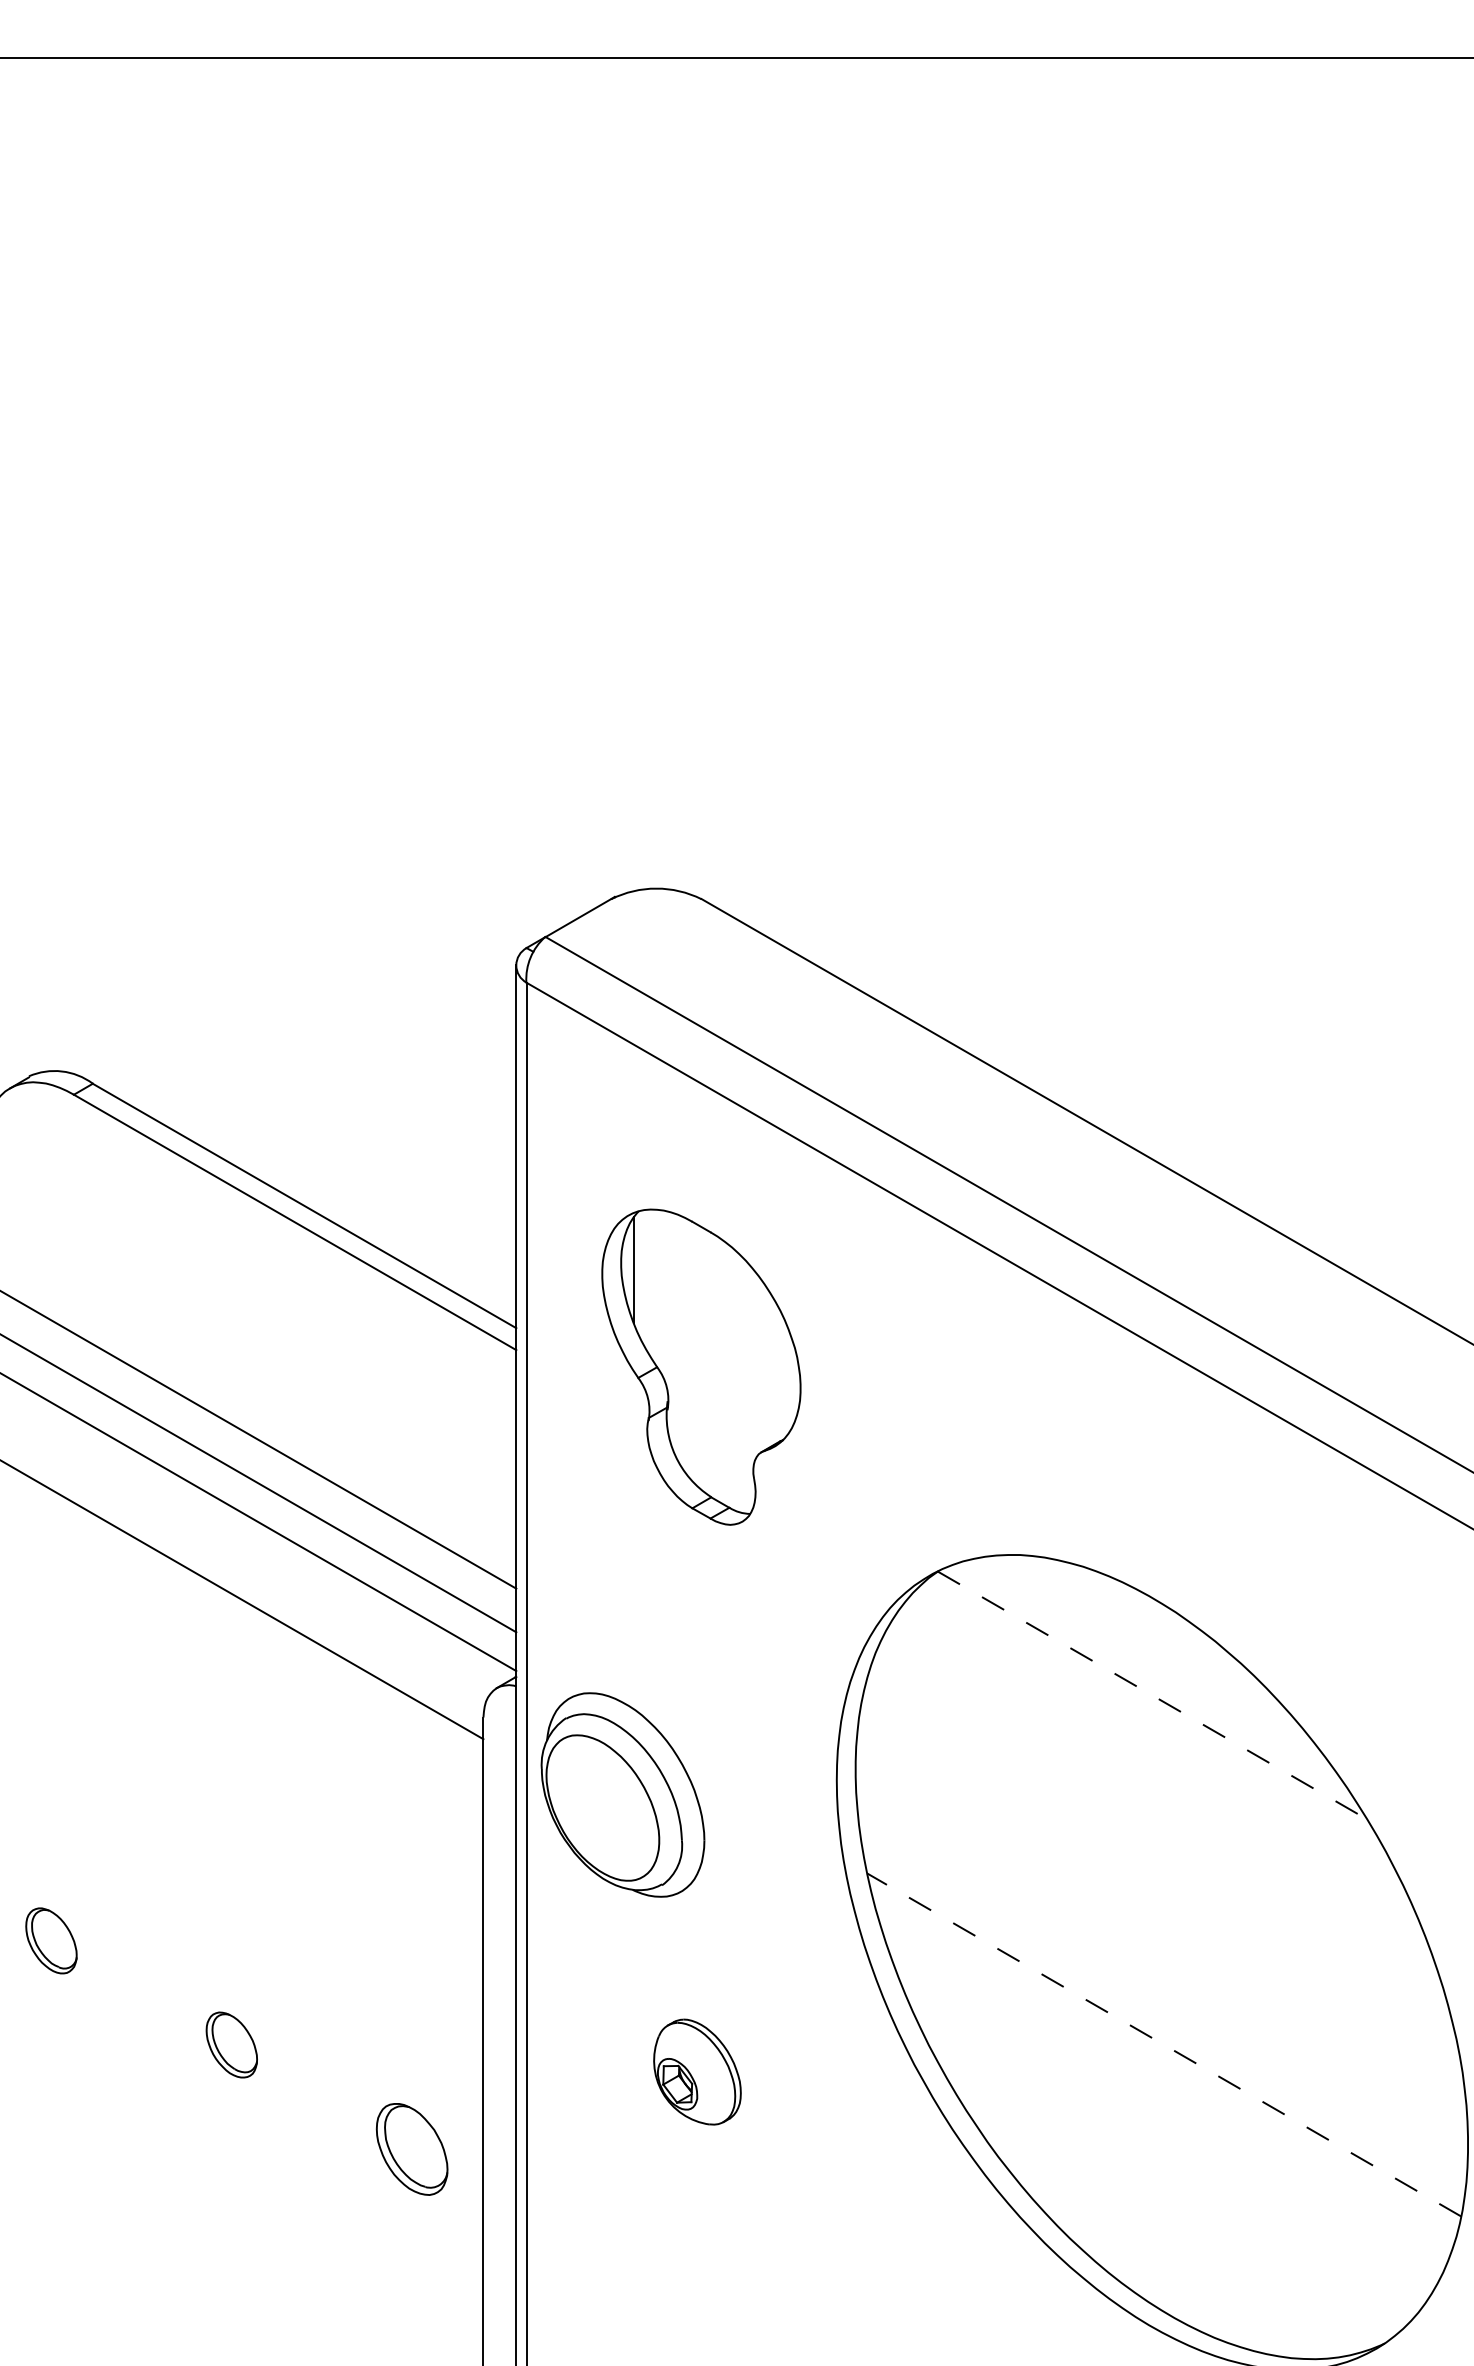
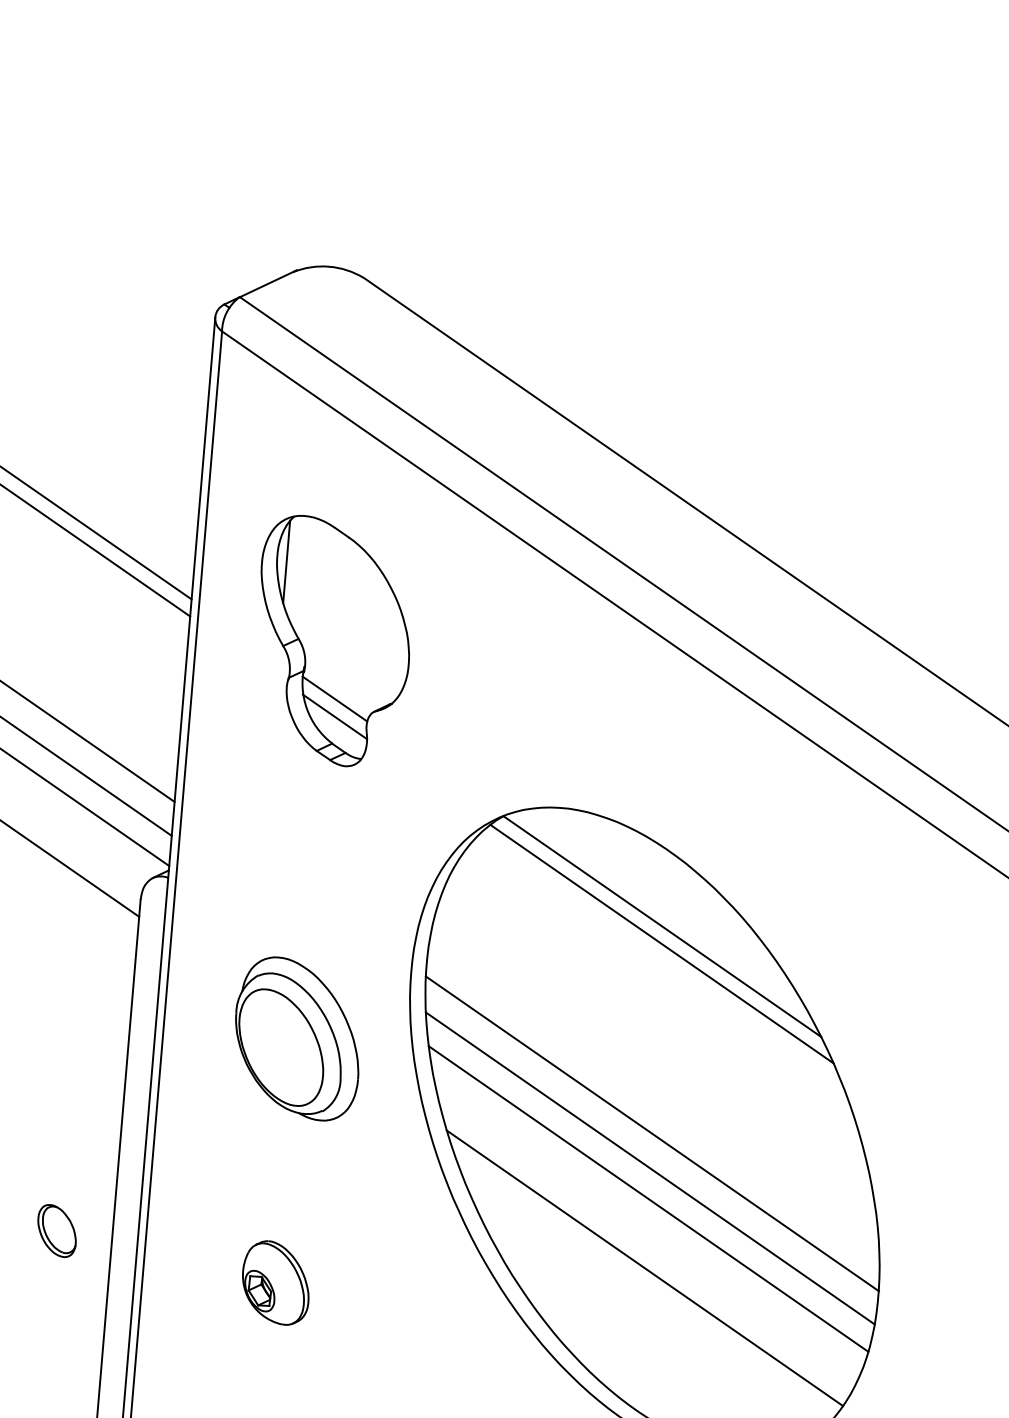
line: (709, 1439) -> (334, 698), added
line: (711, 1462) -> (334, 716), added
line: (1153, 1695) -> (663, 926), dashed -> solid
line: (1154, 1717) -> (662, 943), added
part: (622, 1794) -> (297, 1038), moved
line: (1161, 1961) -> (651, 1133), added
line: (1162, 2005) -> (649, 1168), added
line: (1163, 2044) -> (648, 1198), dashed -> solid
part: (697, 2071) -> (276, 1282), moved
line: (1166, 2133) -> (644, 1268), added
part: (412, 2148) -> (57, 1230), size x0.71

